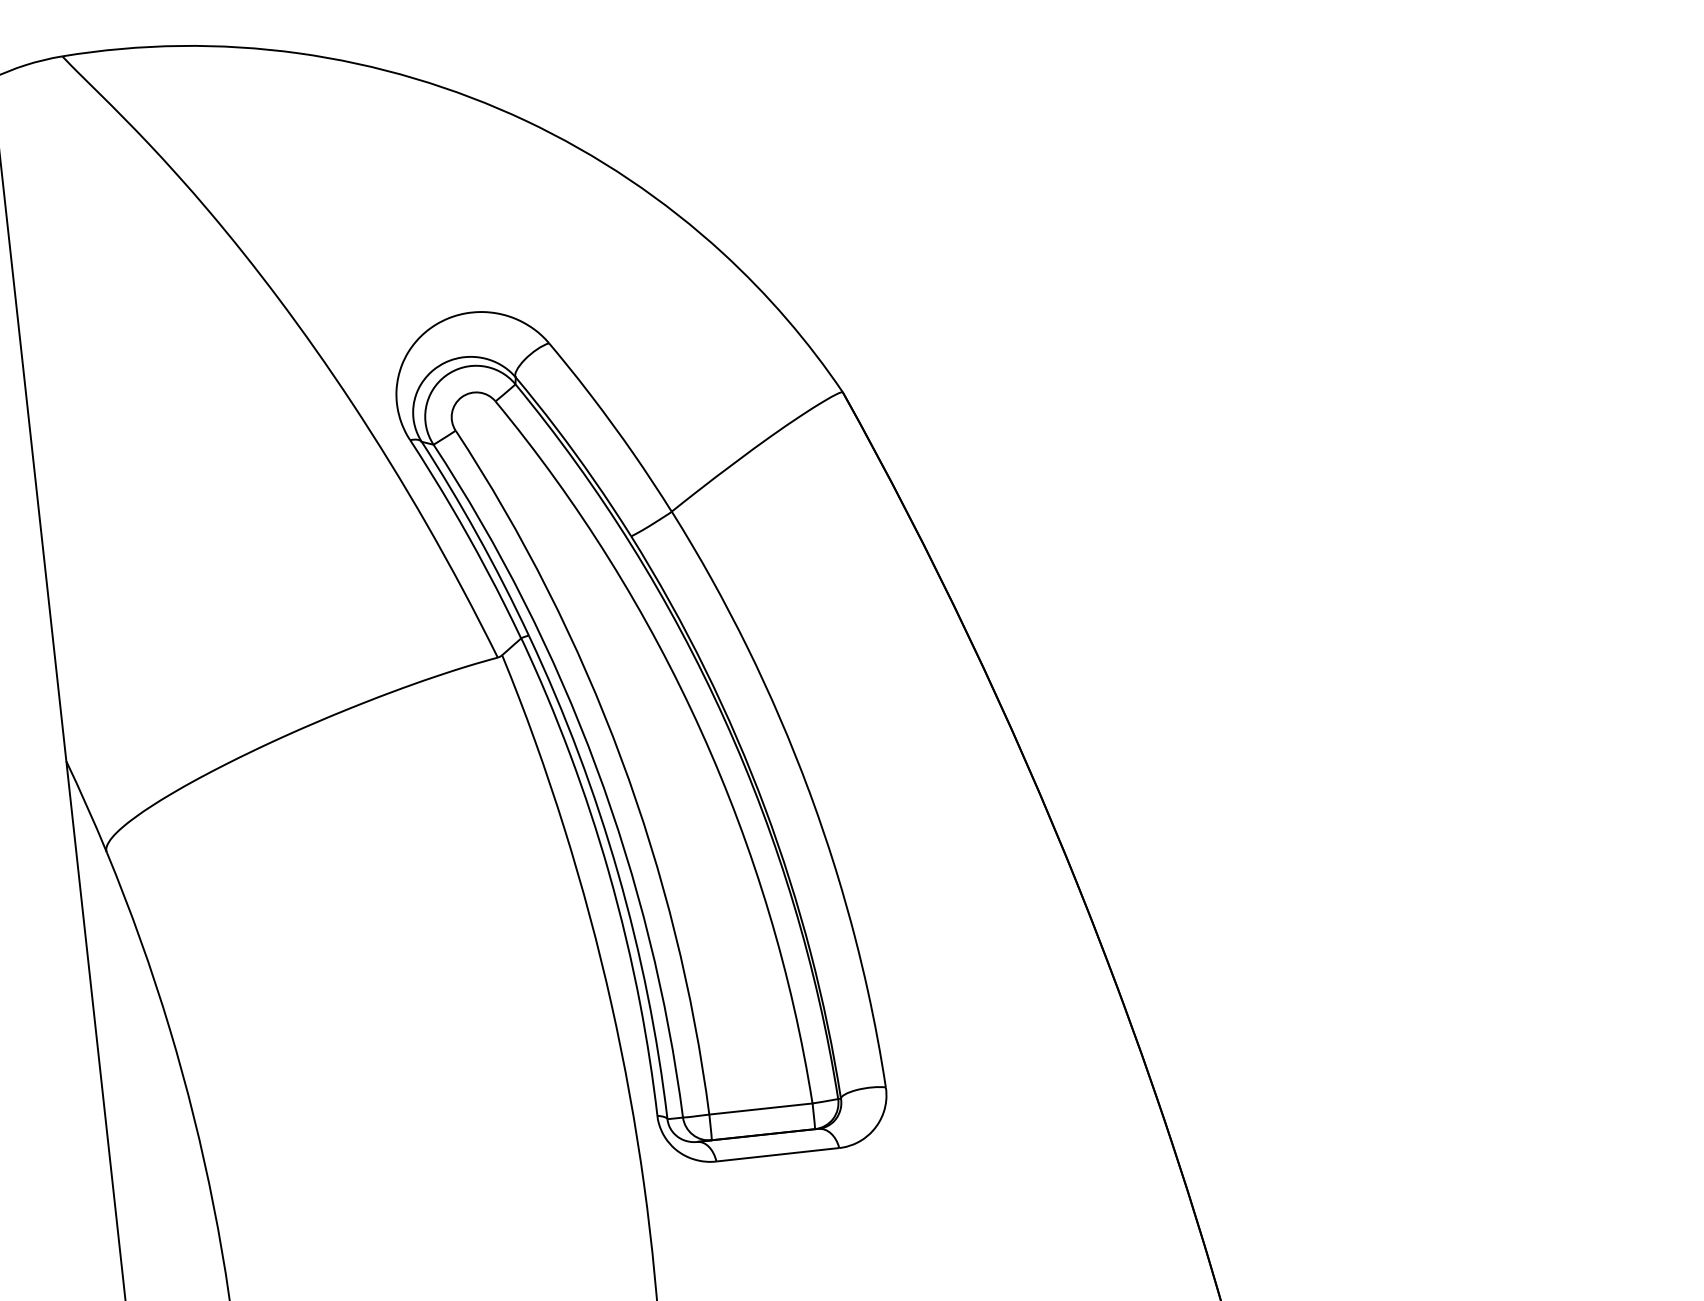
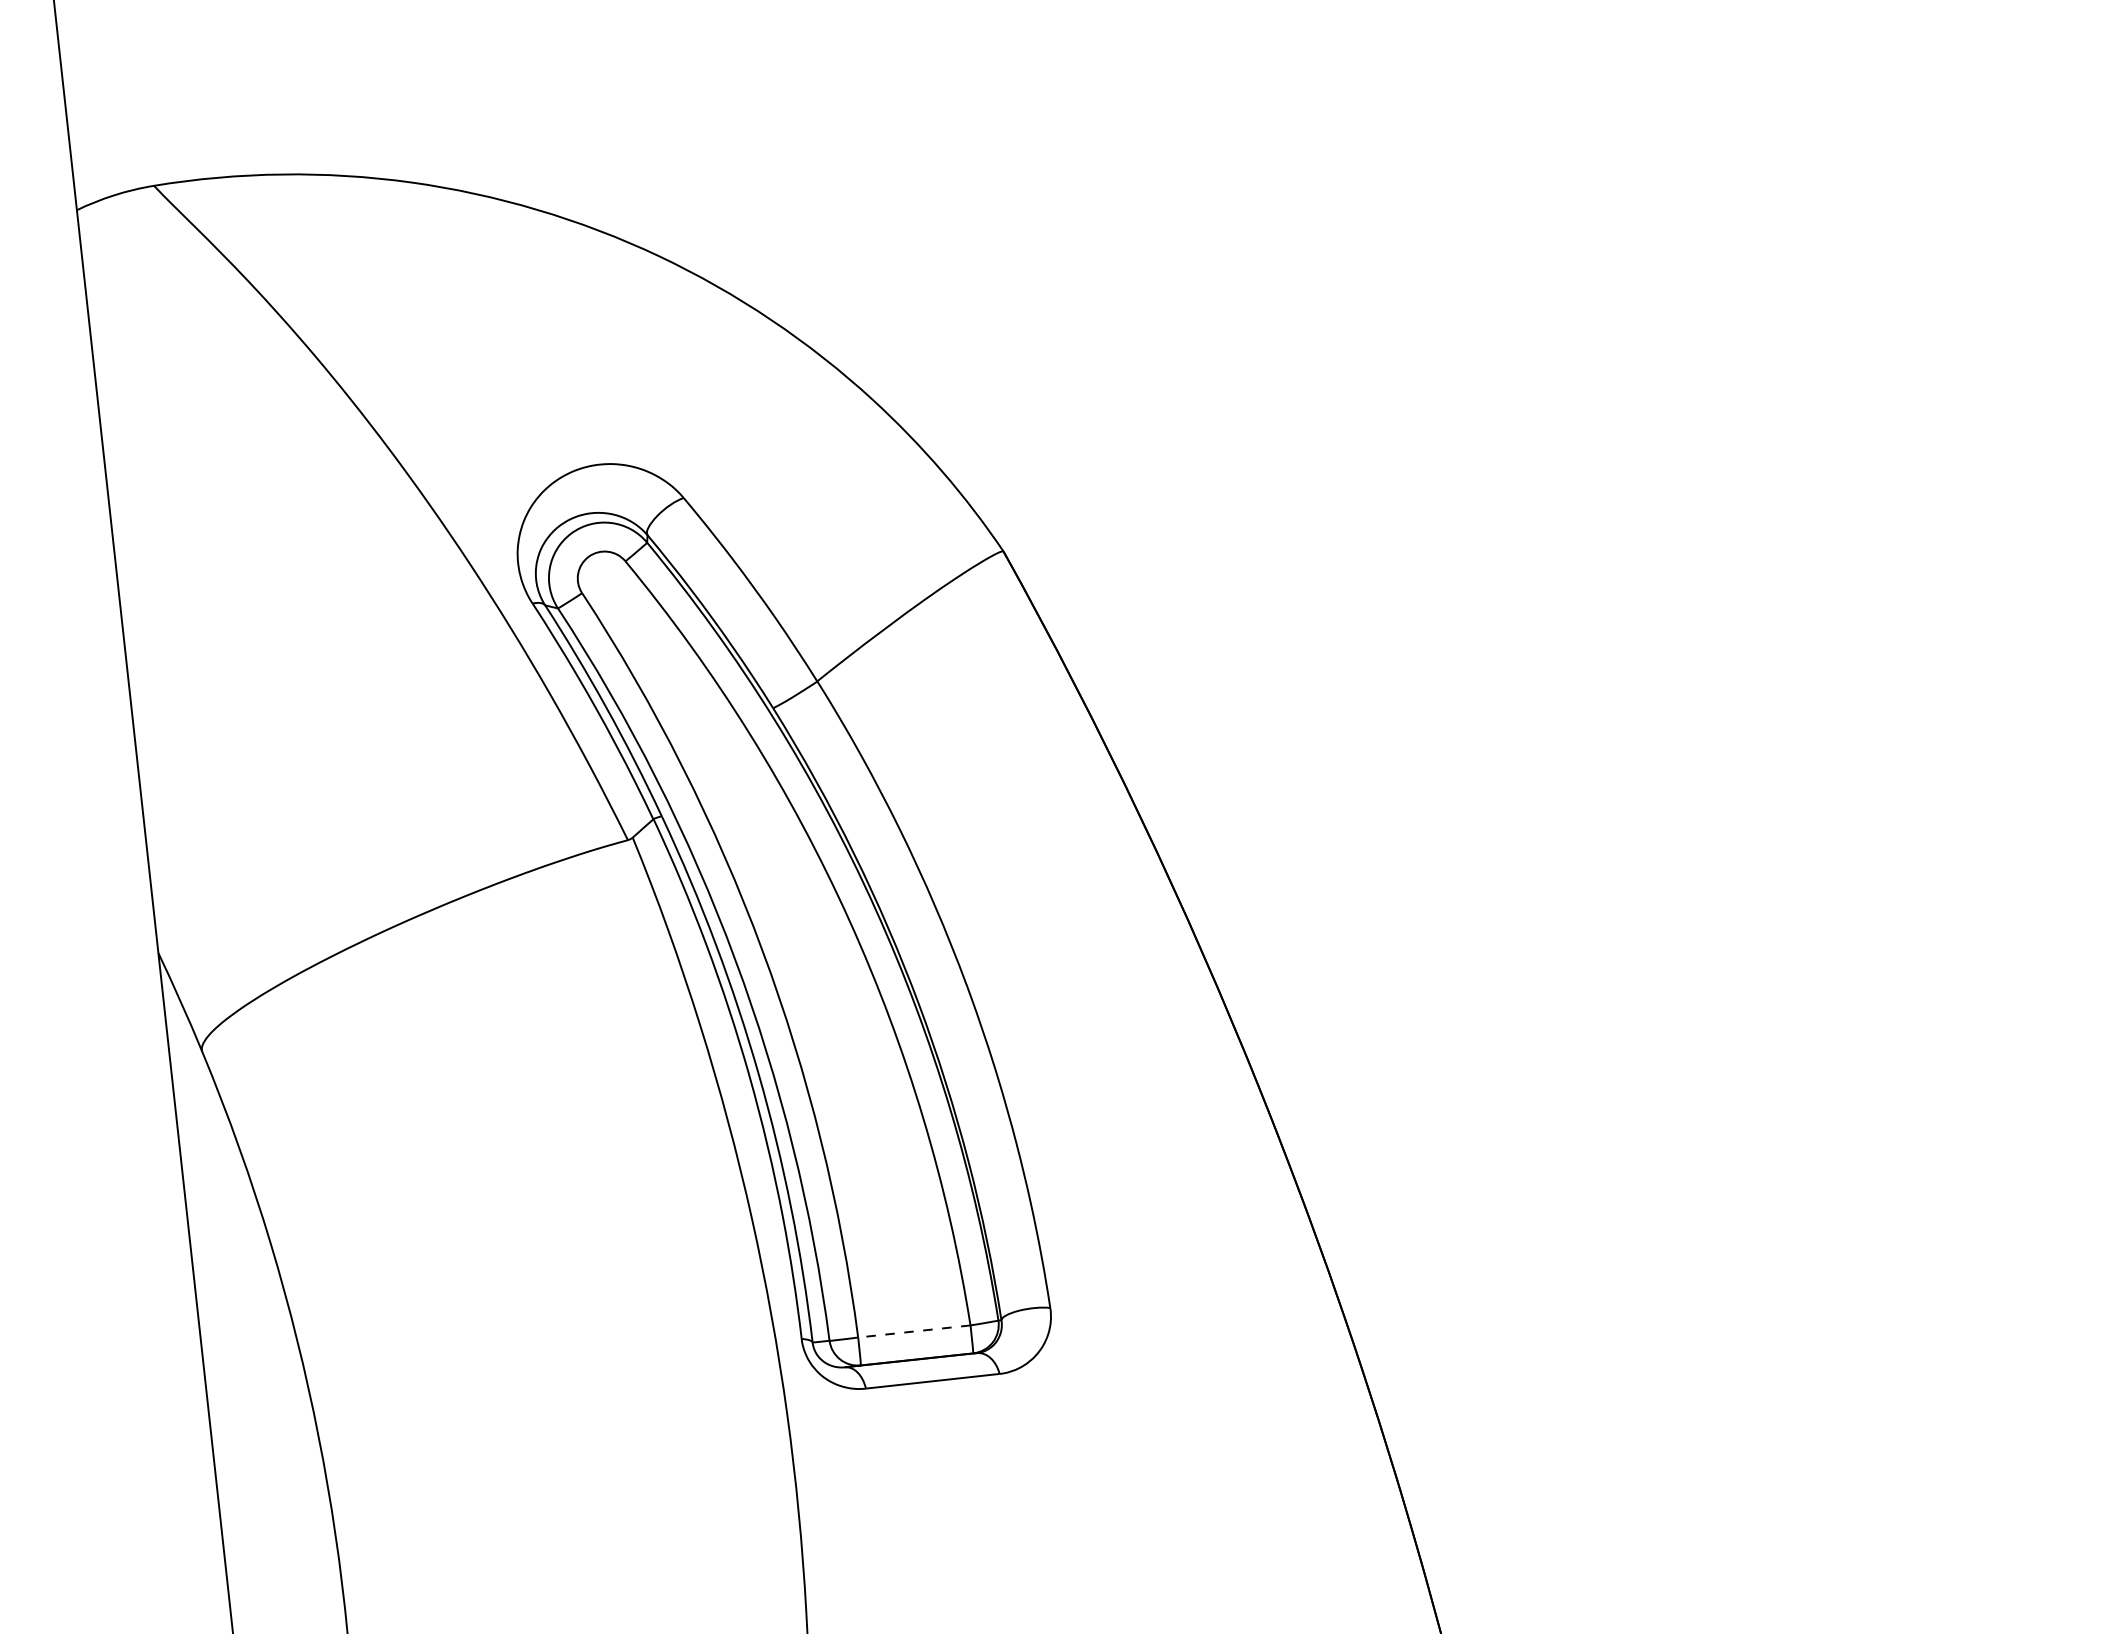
line: (761, 1109) -> (914, 1331), solid -> dashed

